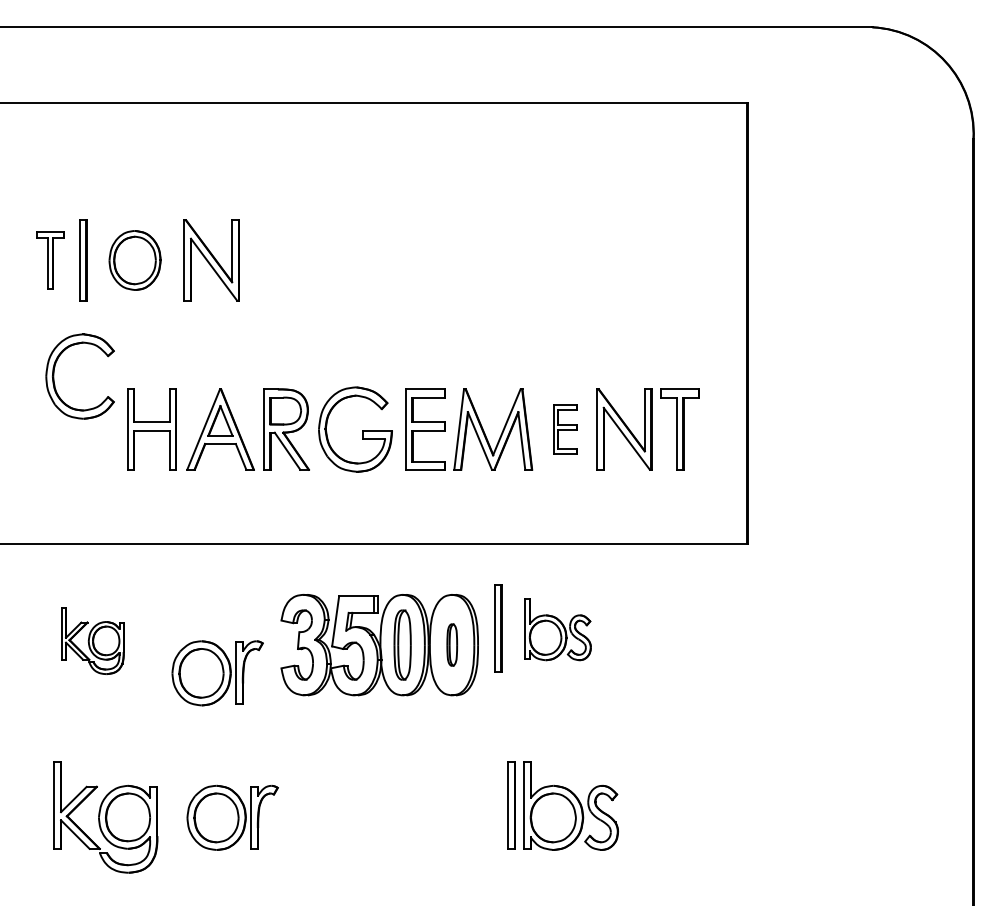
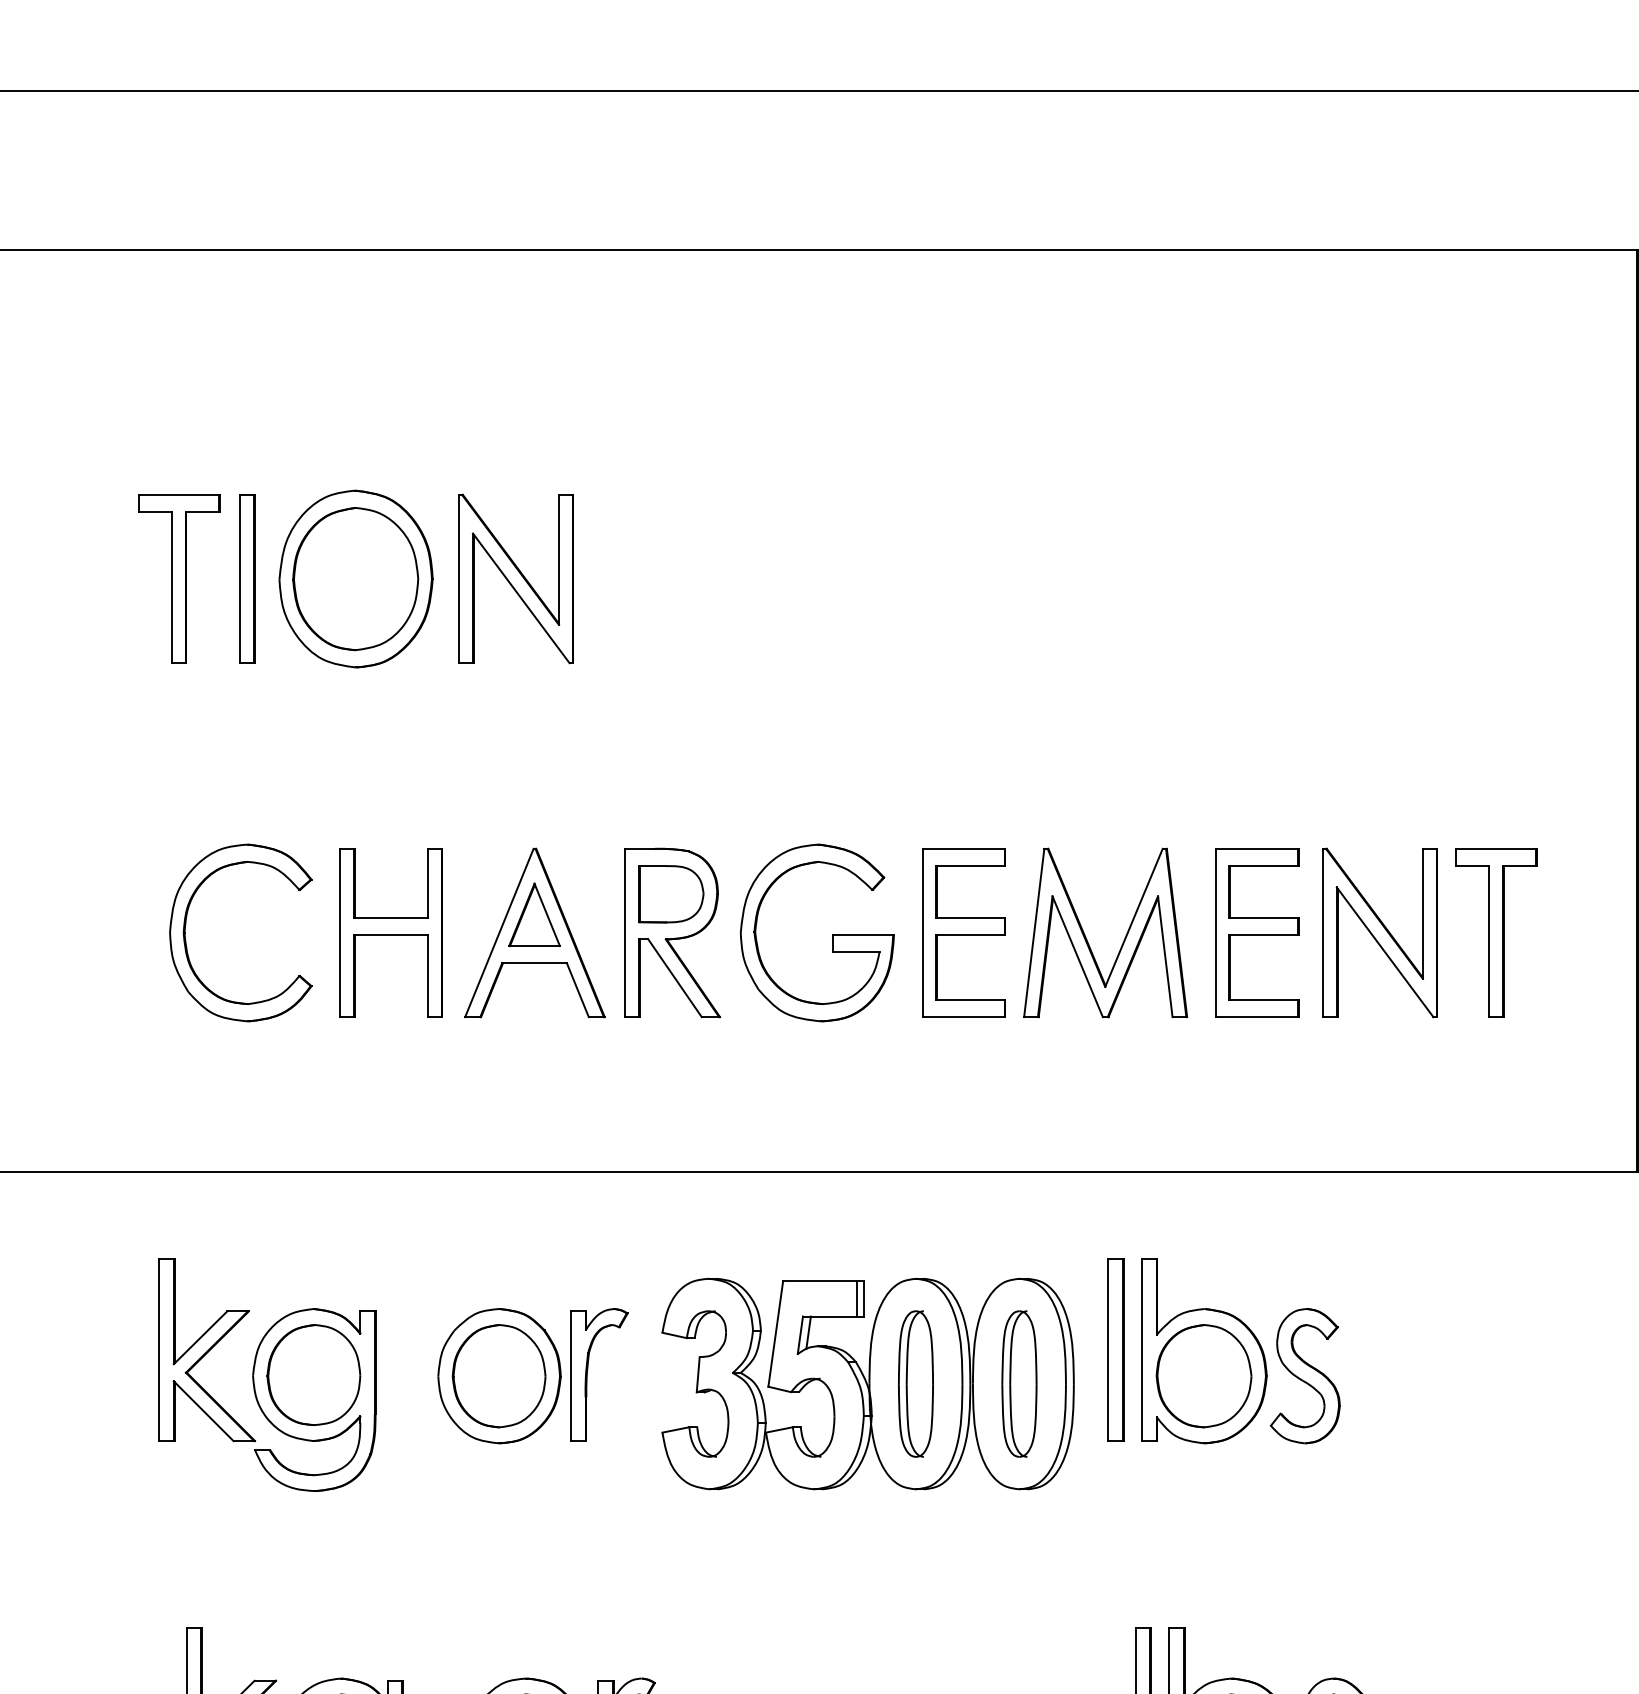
part: (50, 260) -> (178, 579), size x1.43
part: (134, 260) -> (354, 579), size x1.43
part: (54, 376) -> (187, 932), moved
part: (565, 429) -> (1256, 932), size x1.67
part: (557, 629) -> (1240, 1351), size x1.43
part: (92, 640) -> (266, 1374), size x1.67
part: (452, 644) -> (1020, 1382), size x1.67
part: (217, 673) -> (532, 1376), moved

